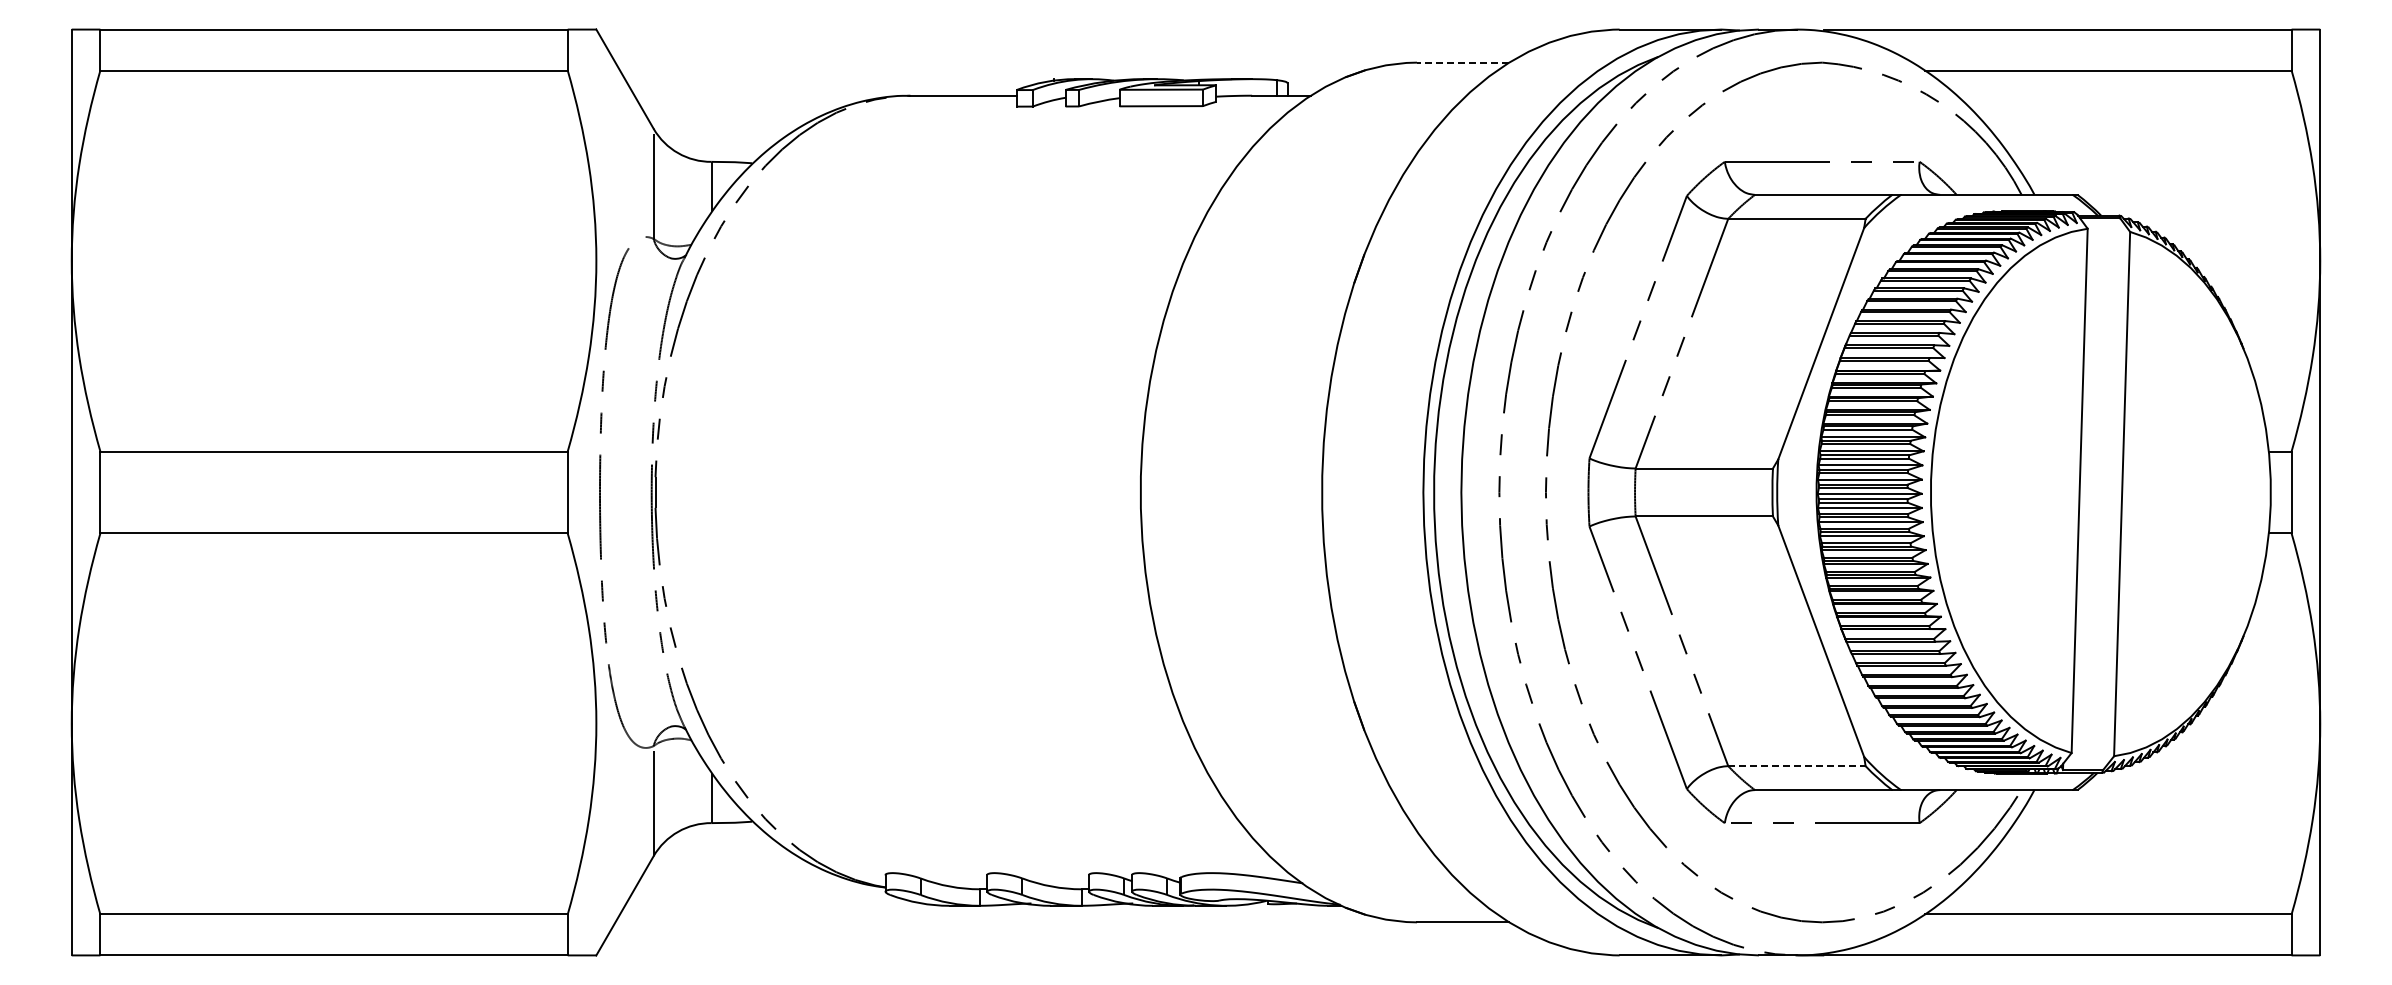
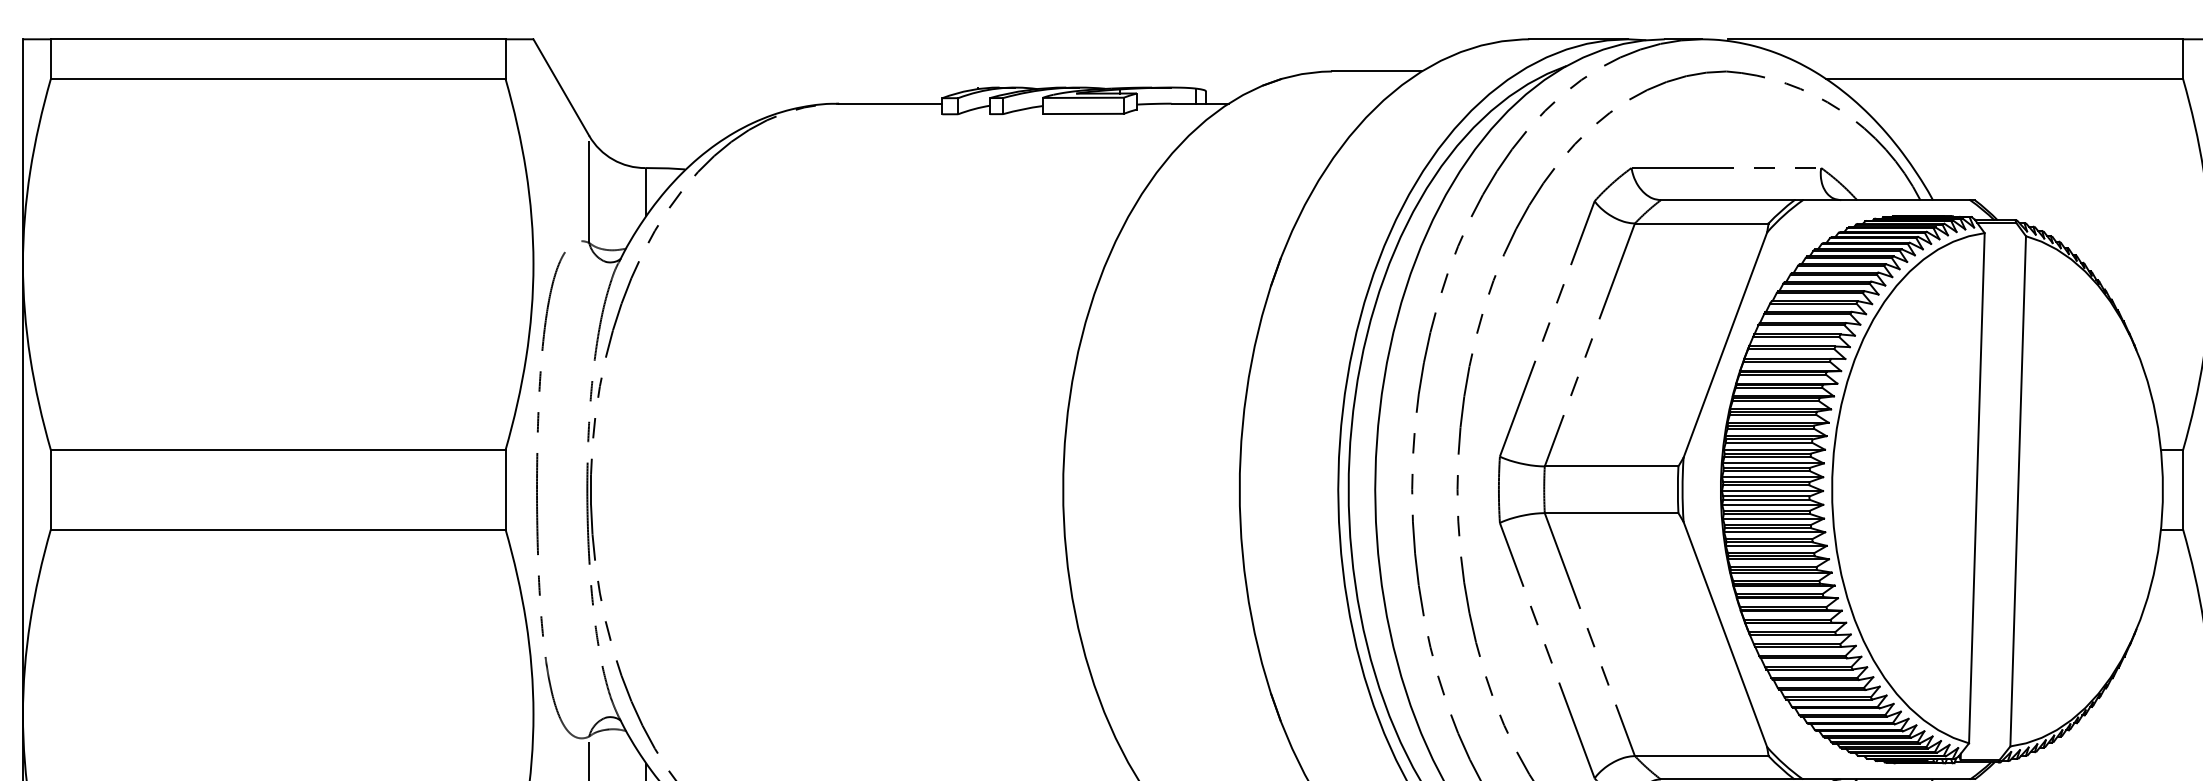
line: (1462, 62) -> (1376, 71), dashed -> solid
line: (1796, 766) -> (1701, 756), dashed -> solid

